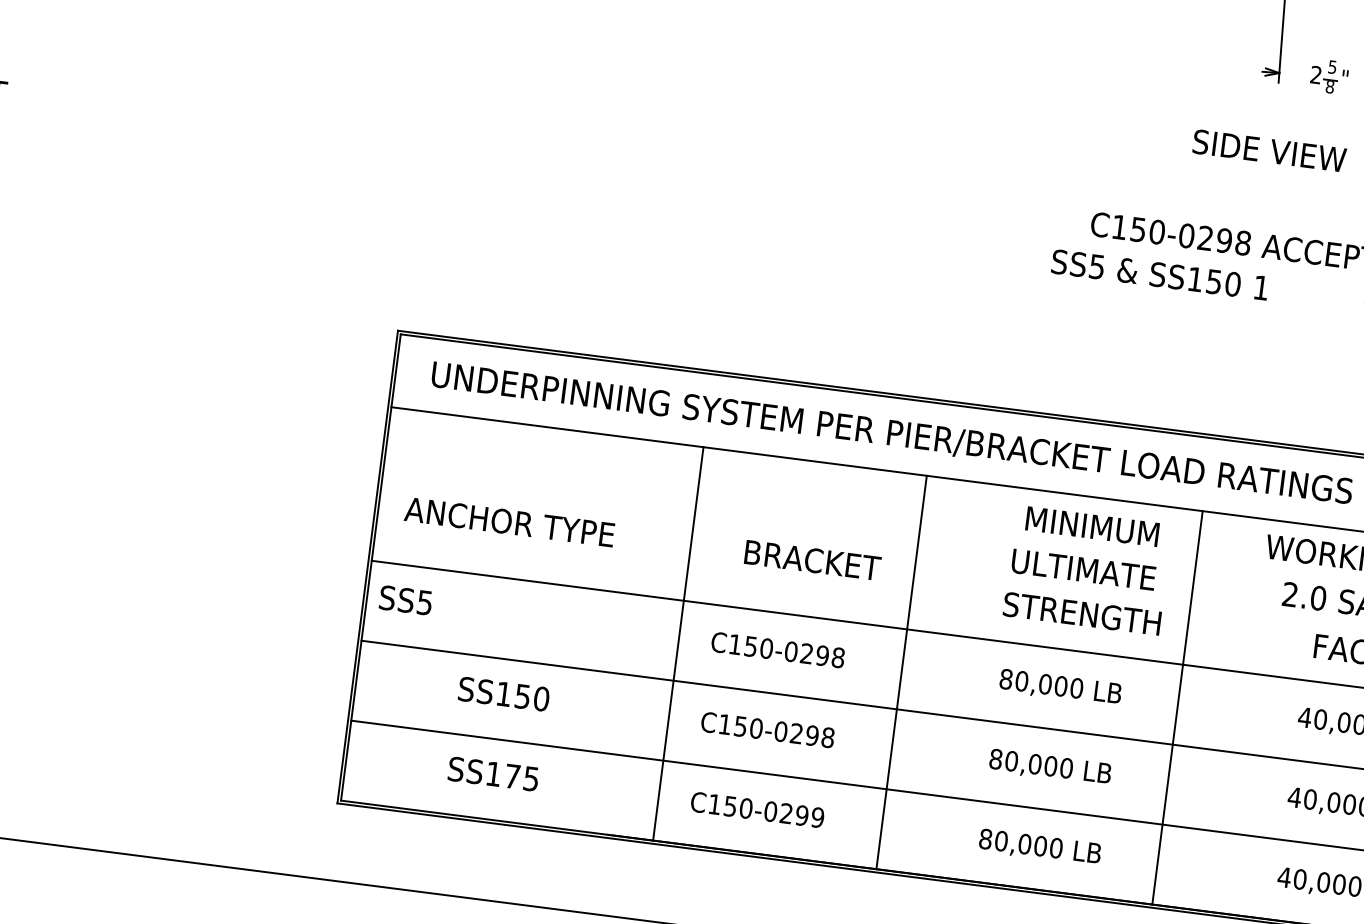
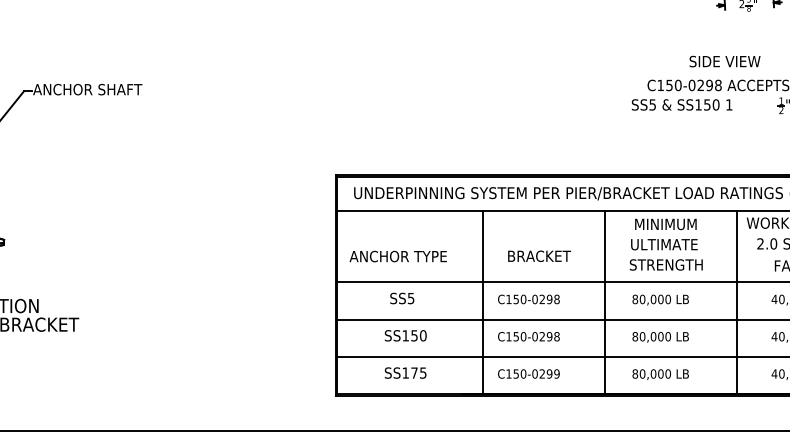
text: (1268, 150) -> (724, 61), moved
text: (406, 600) -> (402, 298), moved
line: (900, 672) -> (604, 302), moved
line: (1177, 707) -> (736, 302), moved

